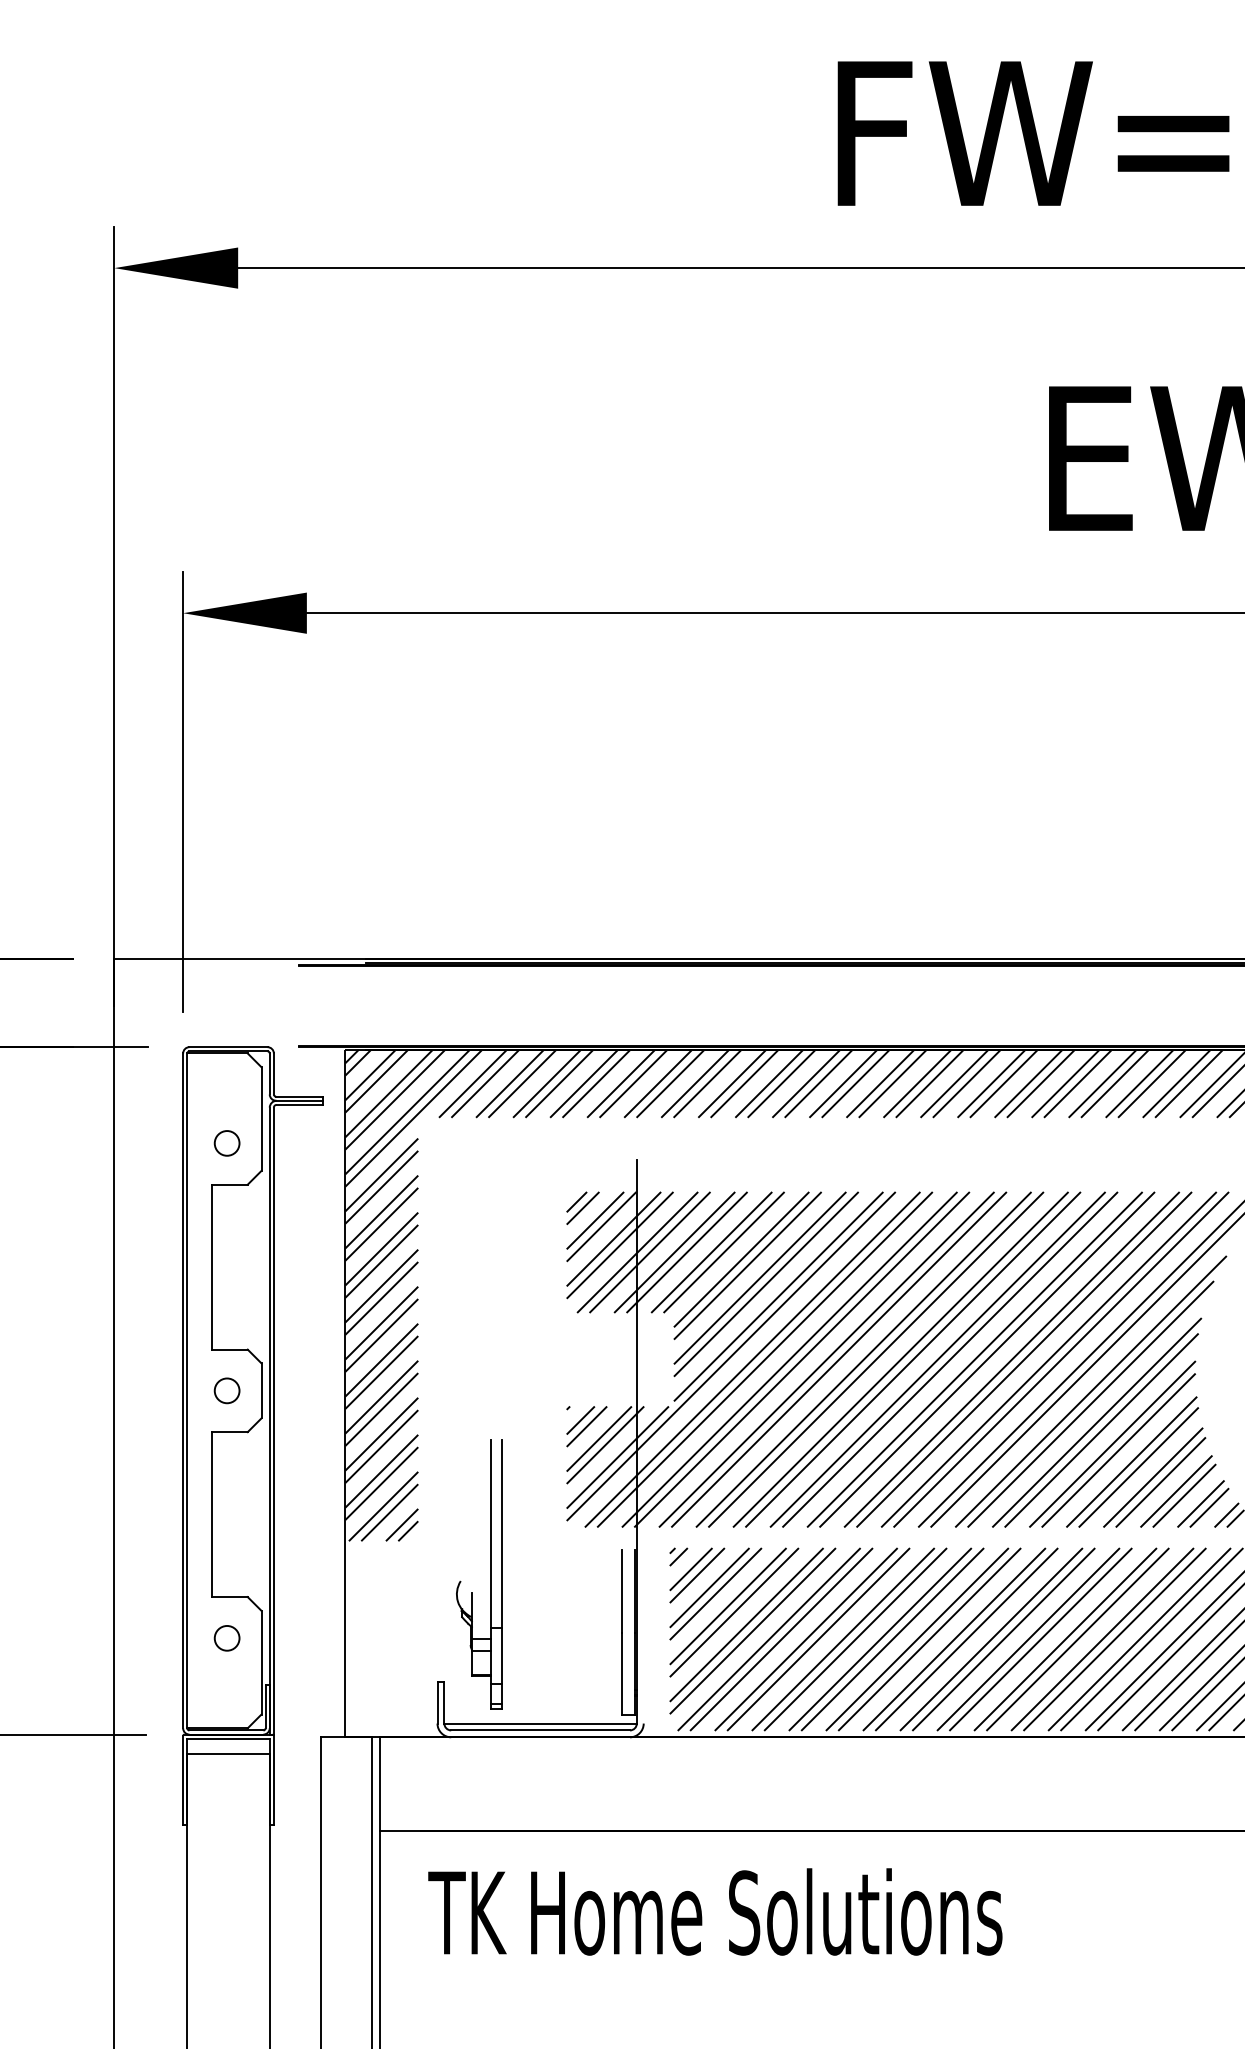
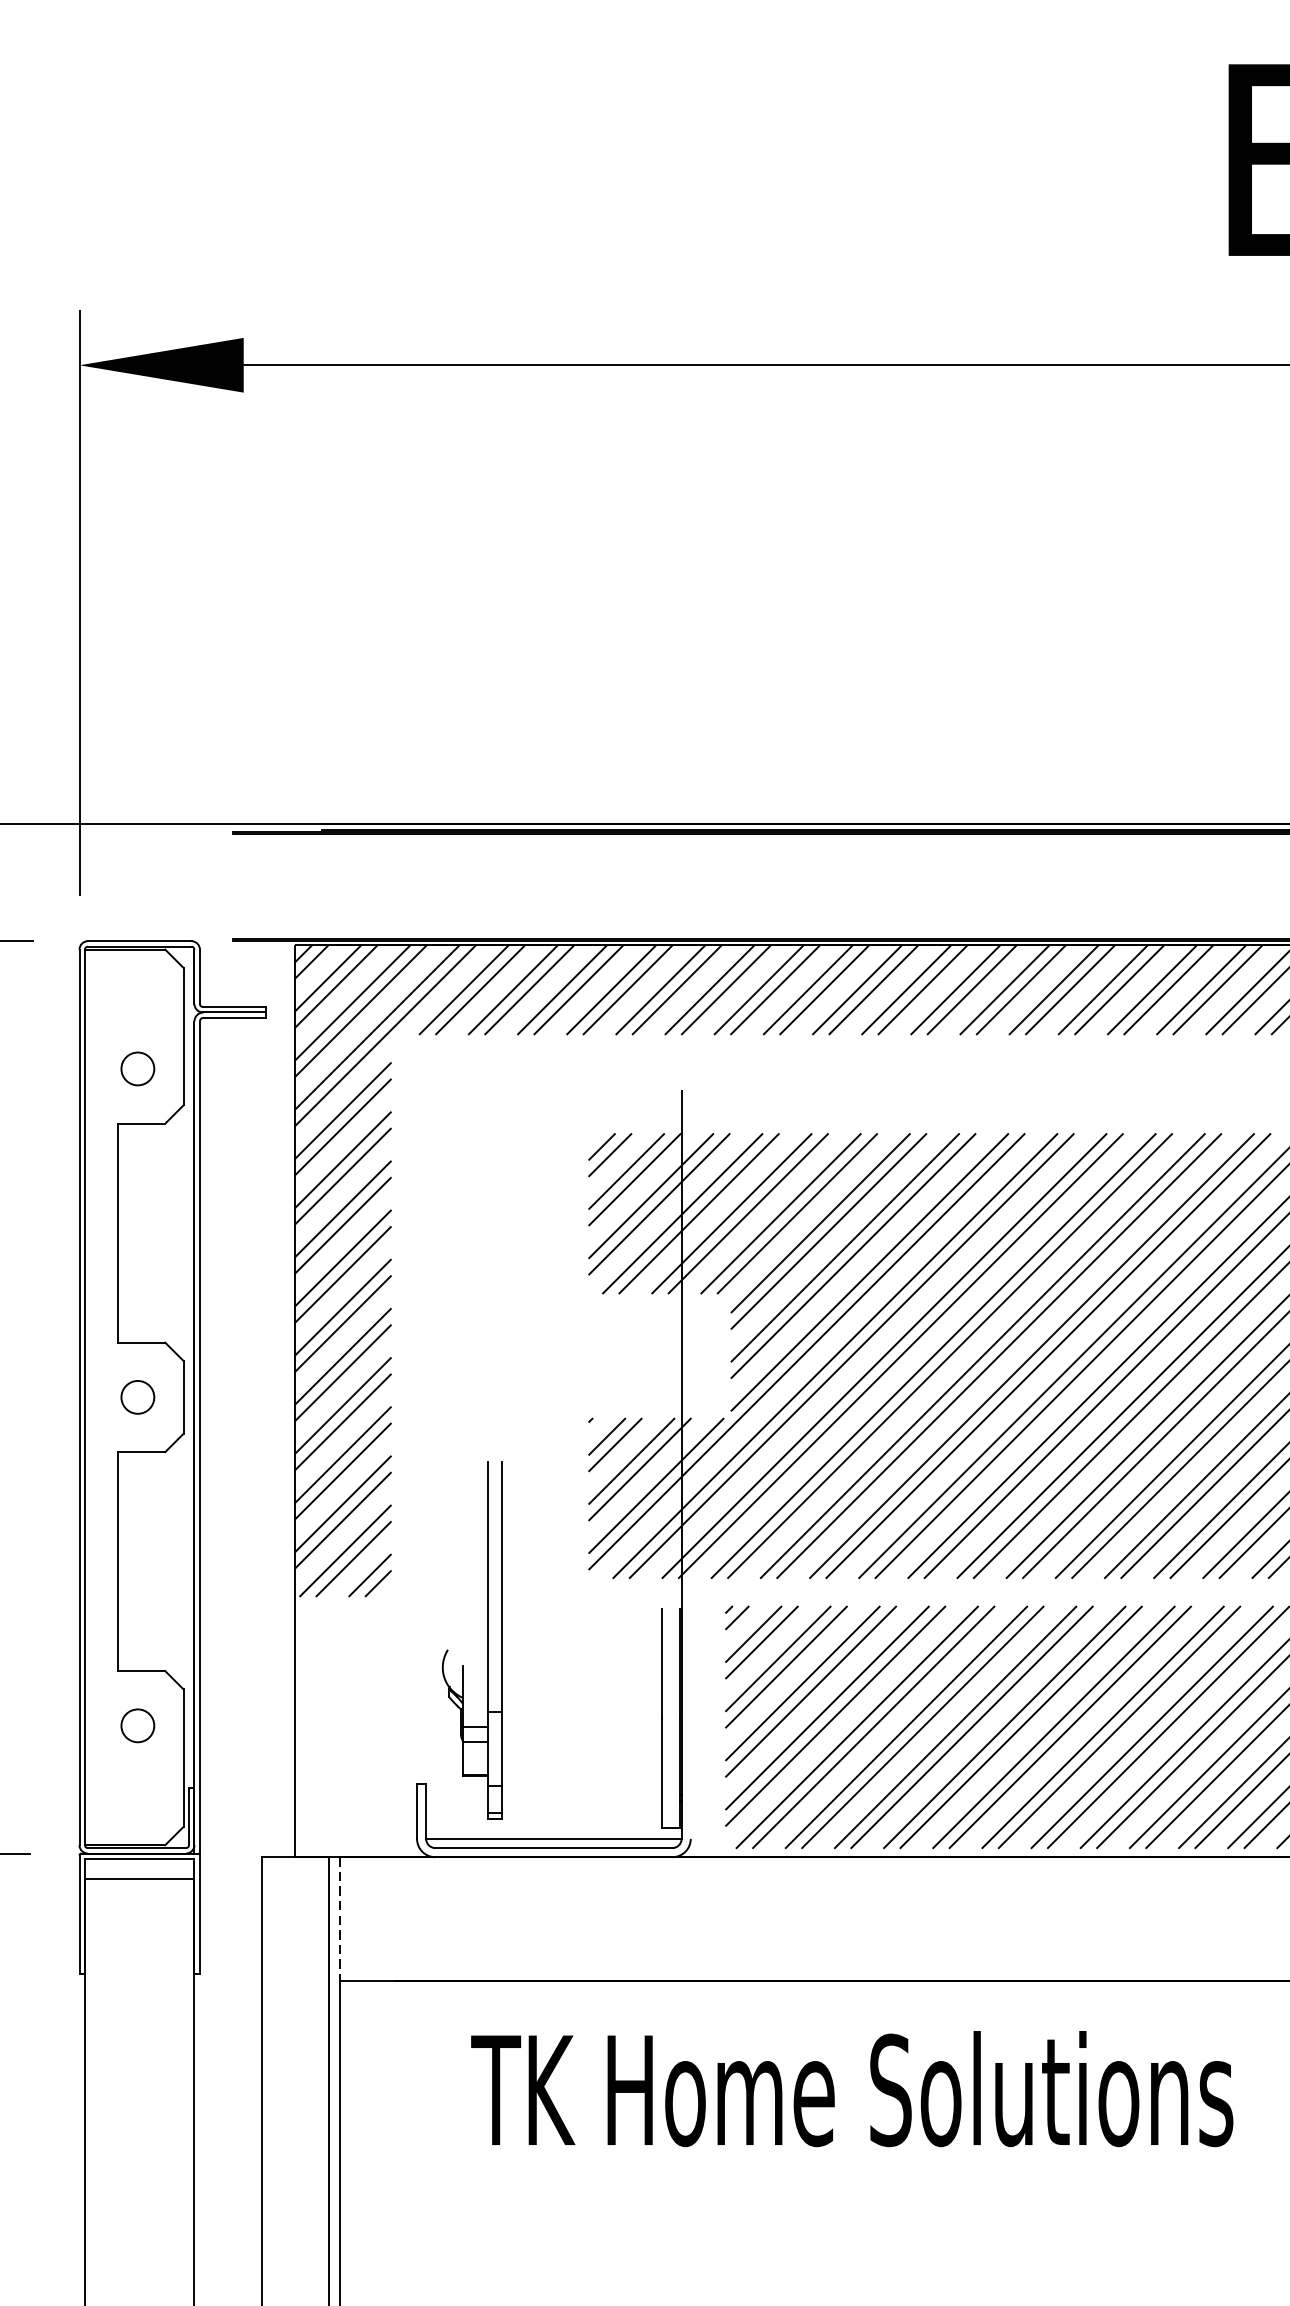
line: (379, 1784) -> (340, 1919), solid -> dashed
text: (715, 1911) -> (852, 2088), moved

